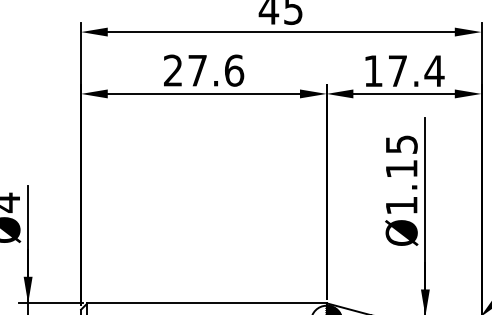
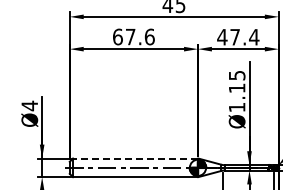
text: (172, 69) -> (117, 36), 27.6 -> 67.6
text: (373, 71) -> (222, 37), 17.4 -> 47.4
line: (206, 303) -> (135, 158), solid -> dashed

